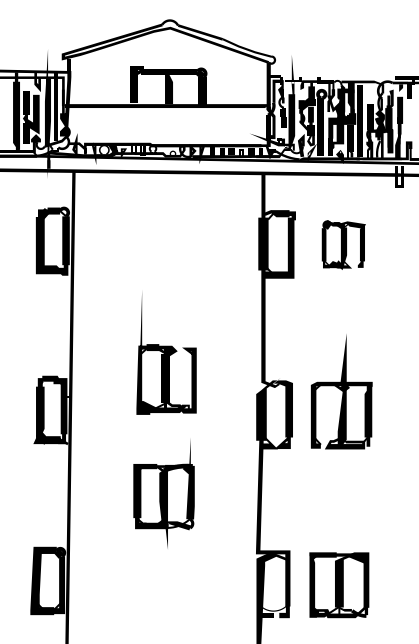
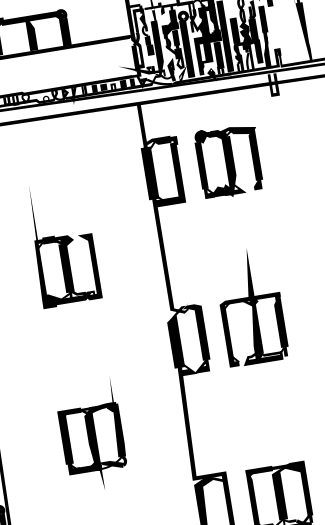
part: (343, 244) -> (229, 160), size x1.43
part: (166, 353) -> (63, 243), moved

